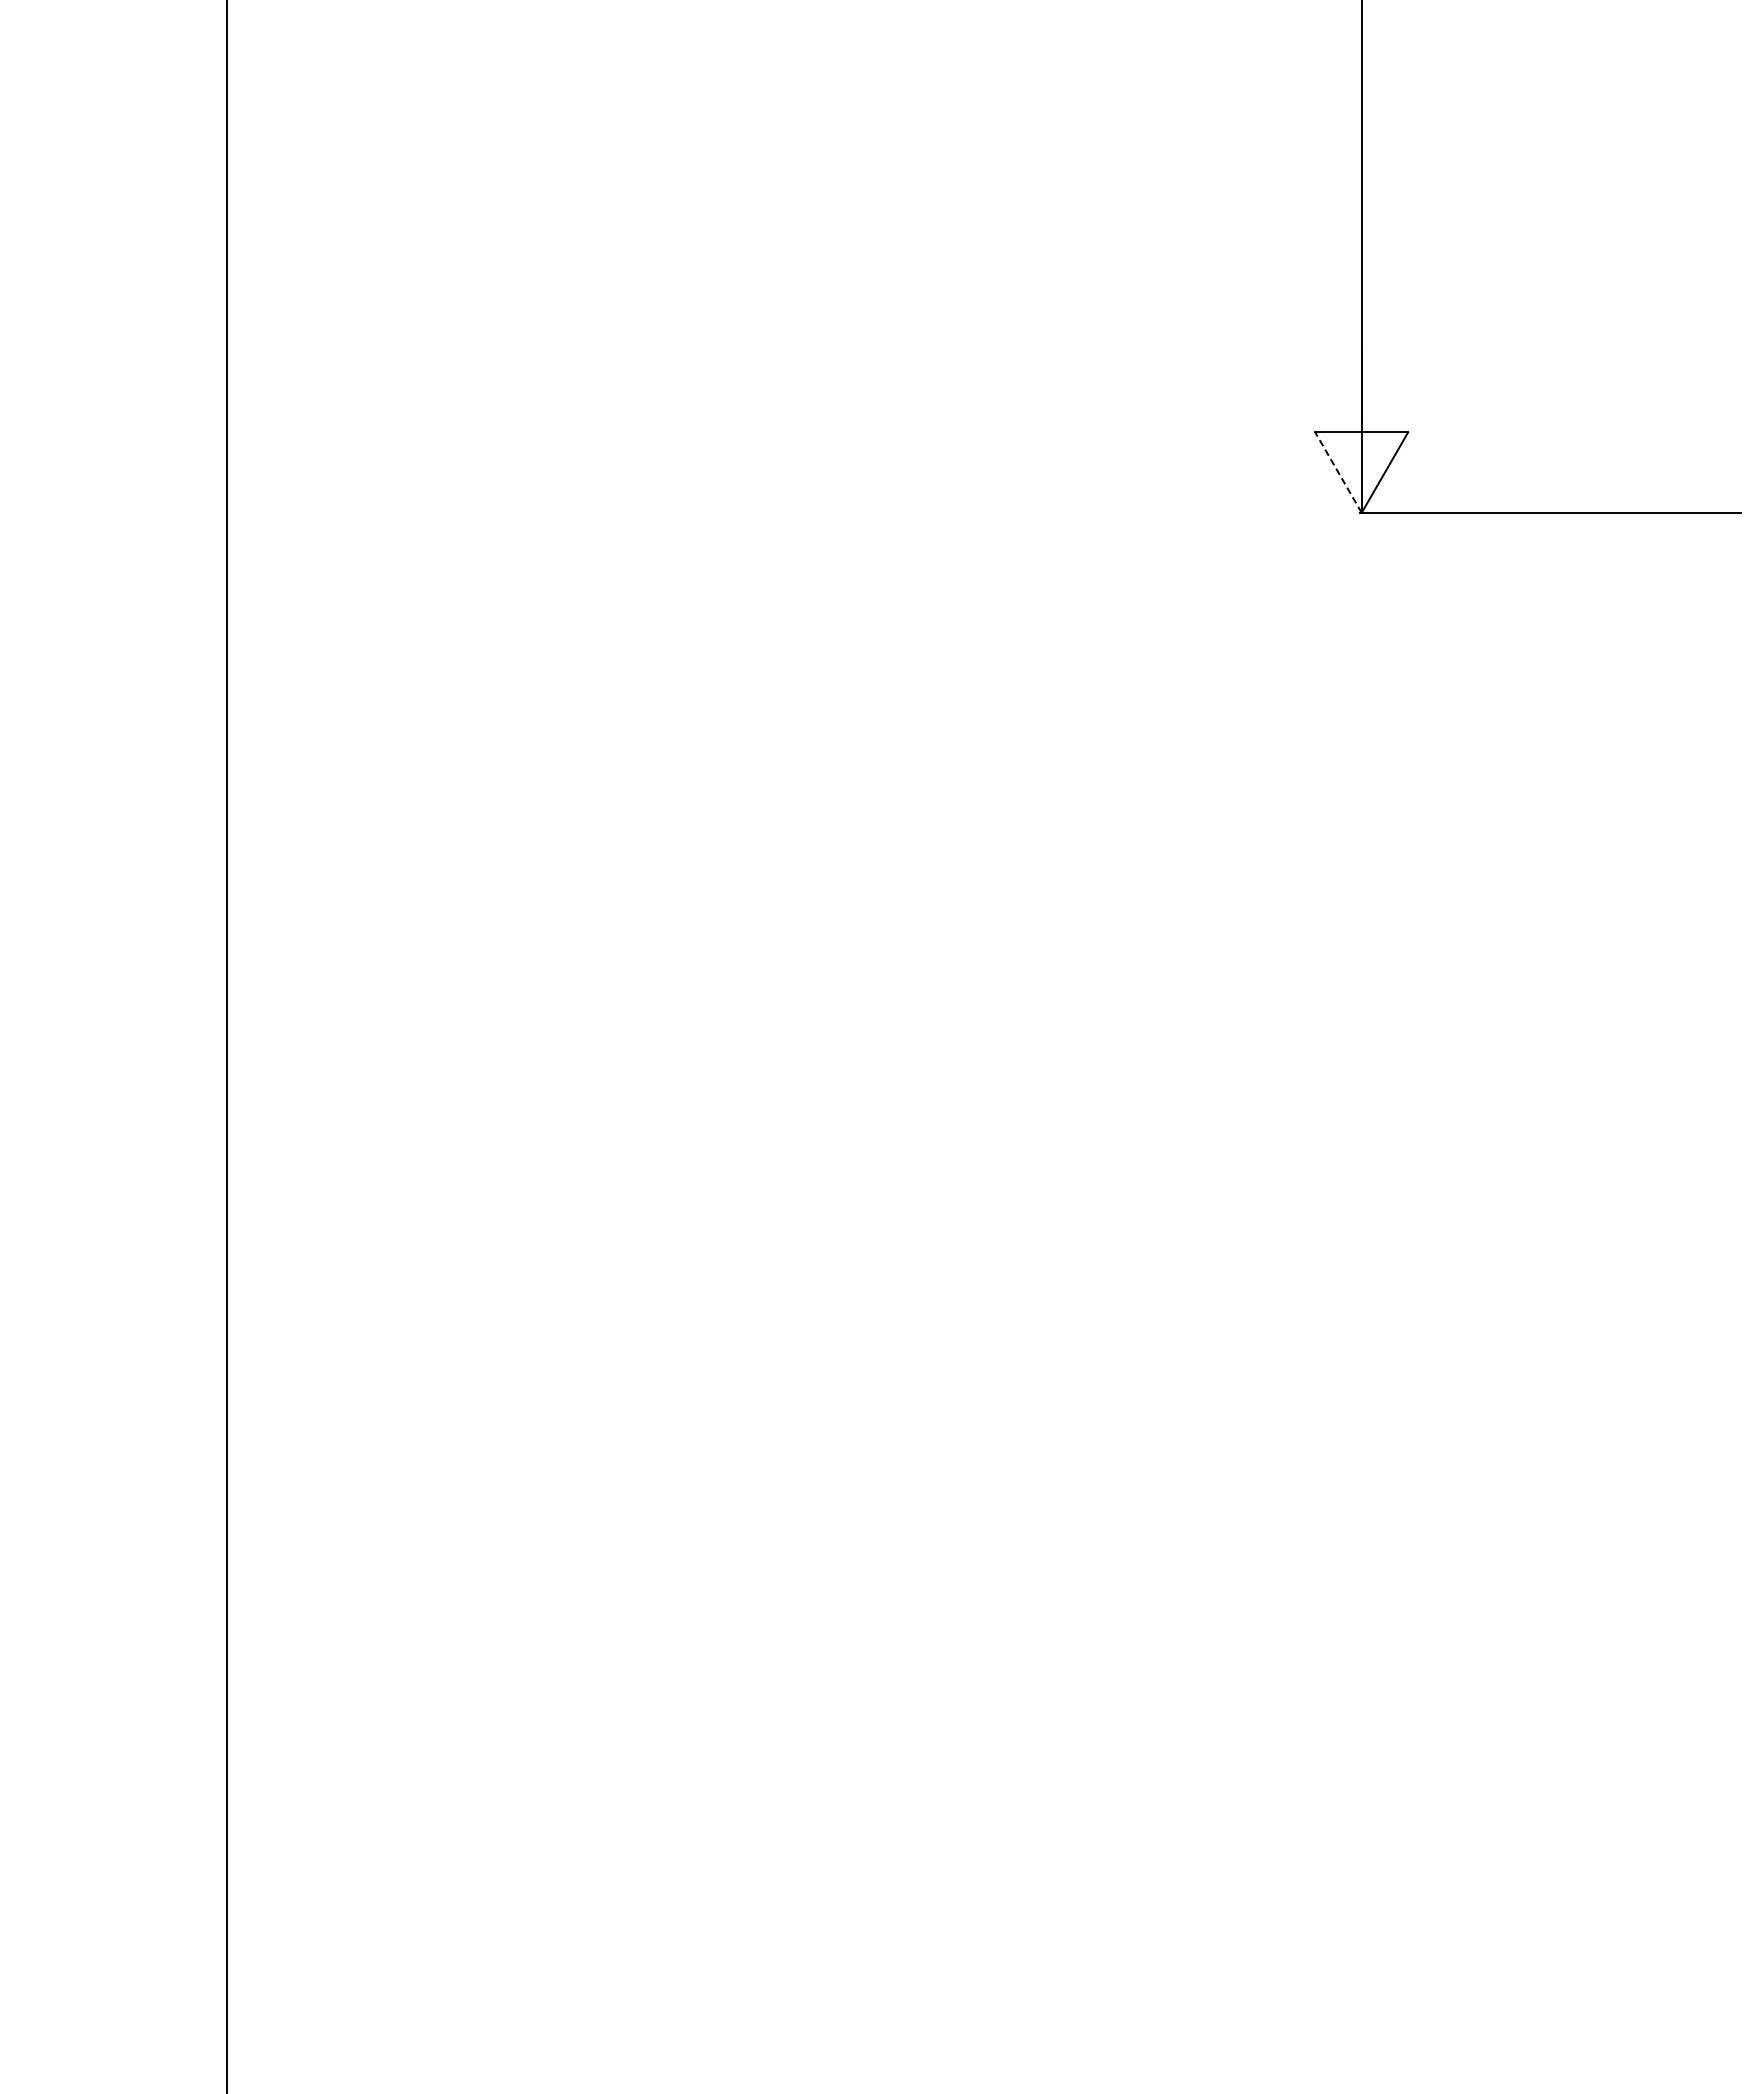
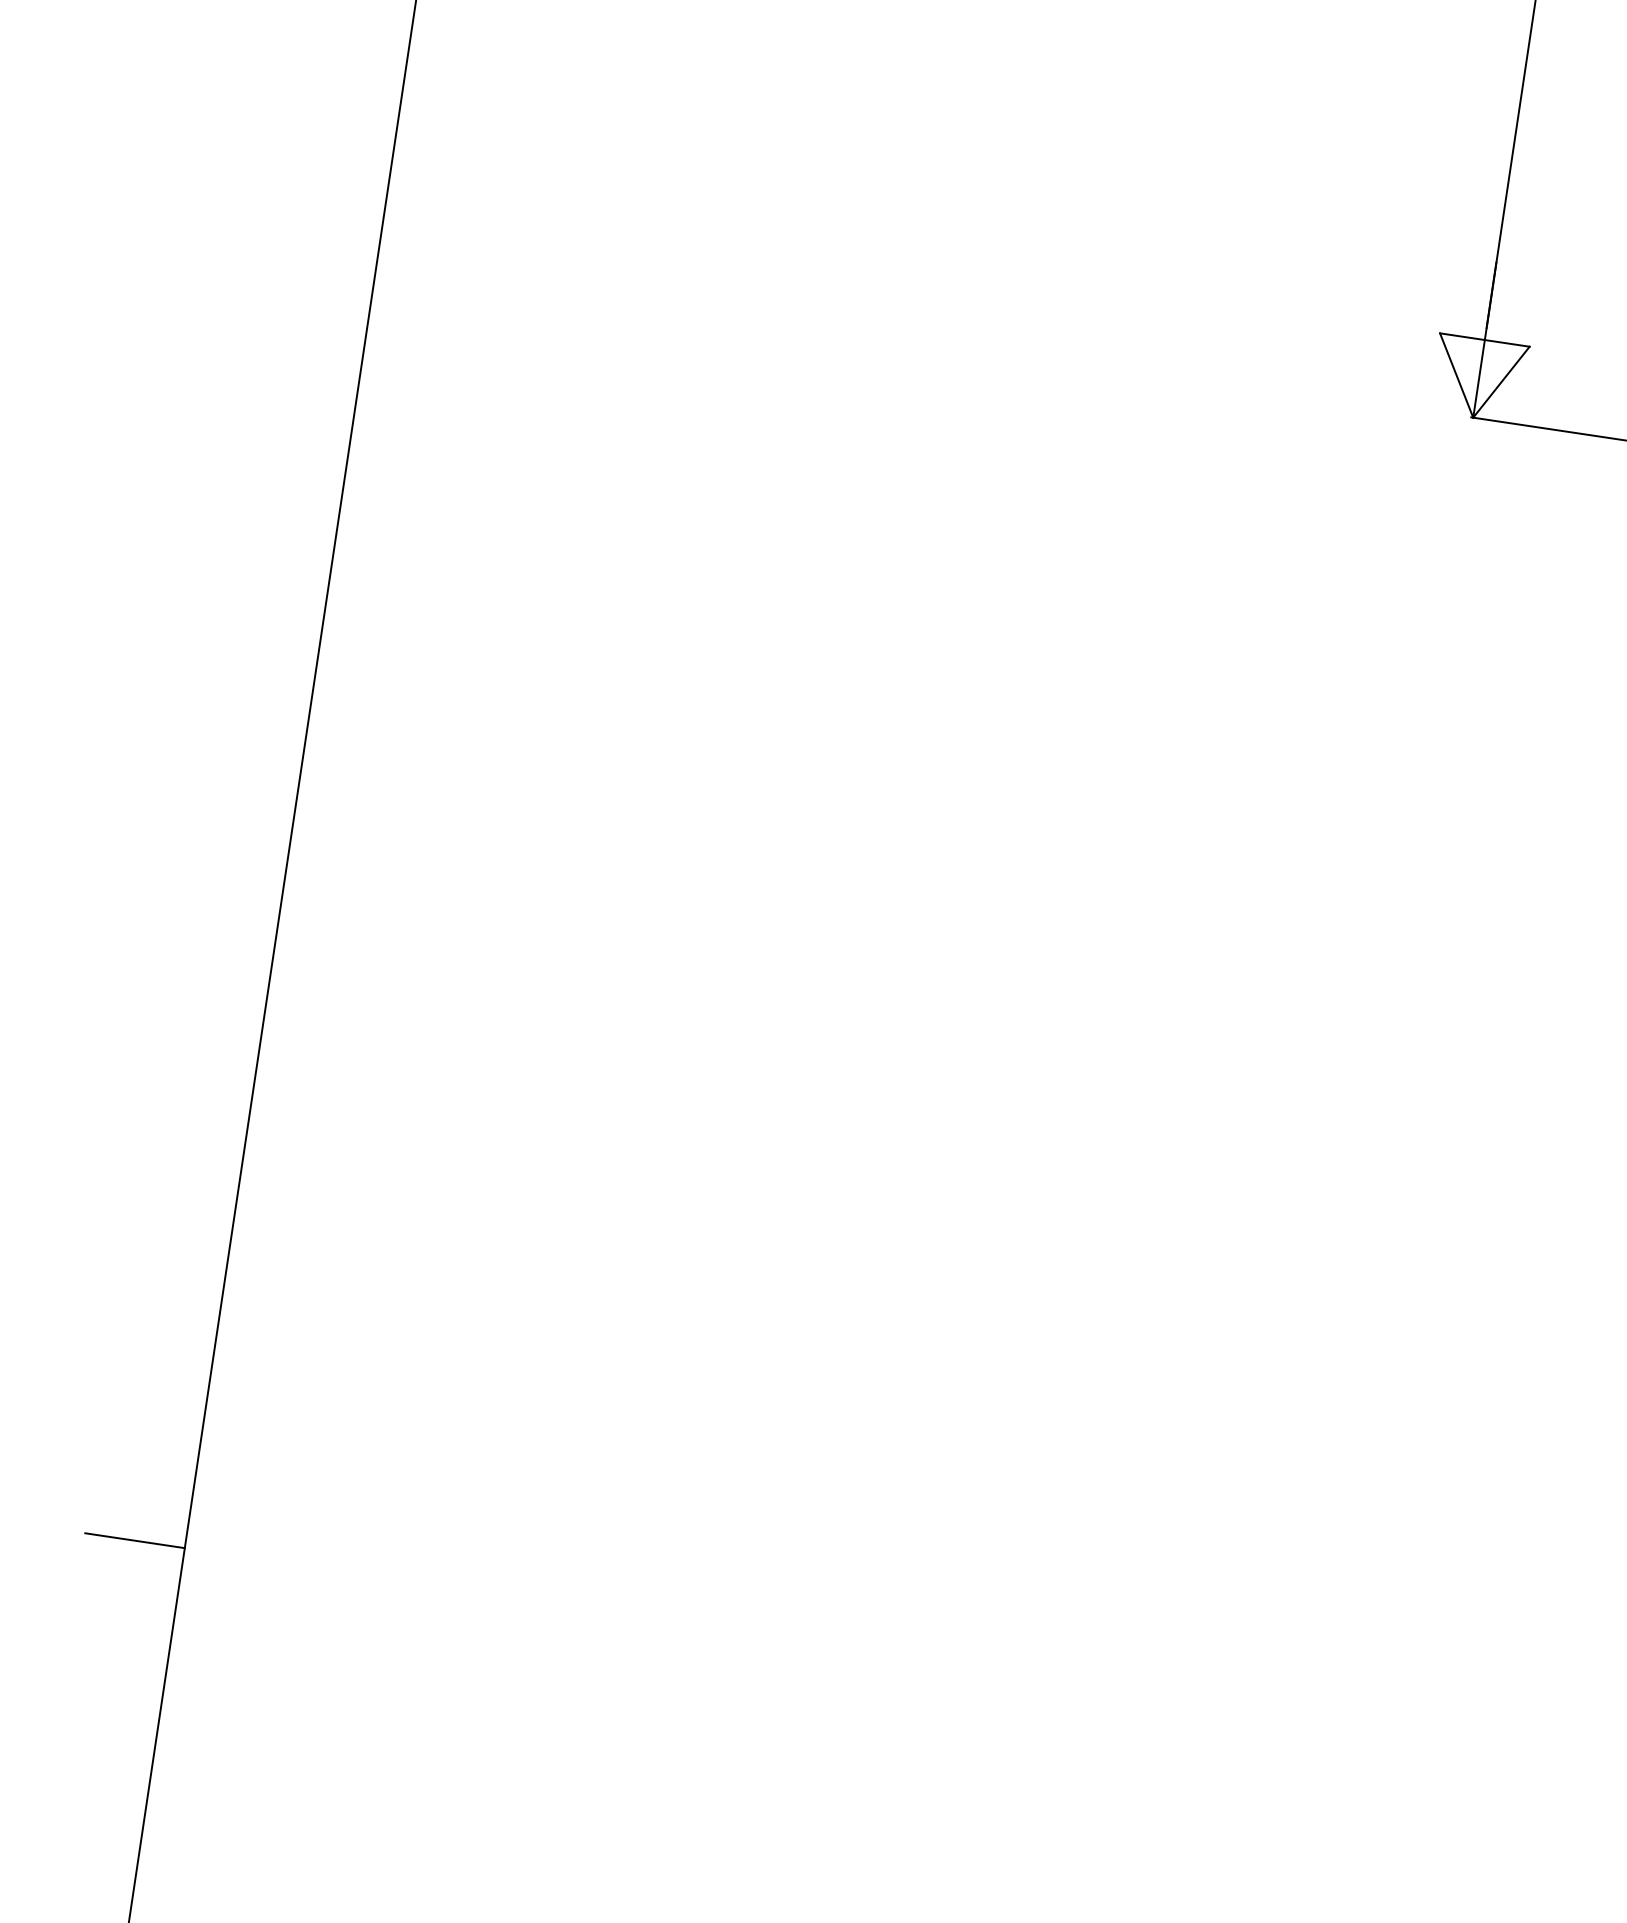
line: (1338, 472) -> (1456, 375), dashed -> solid
line: (175, 1853) -> (134, 1540), added

